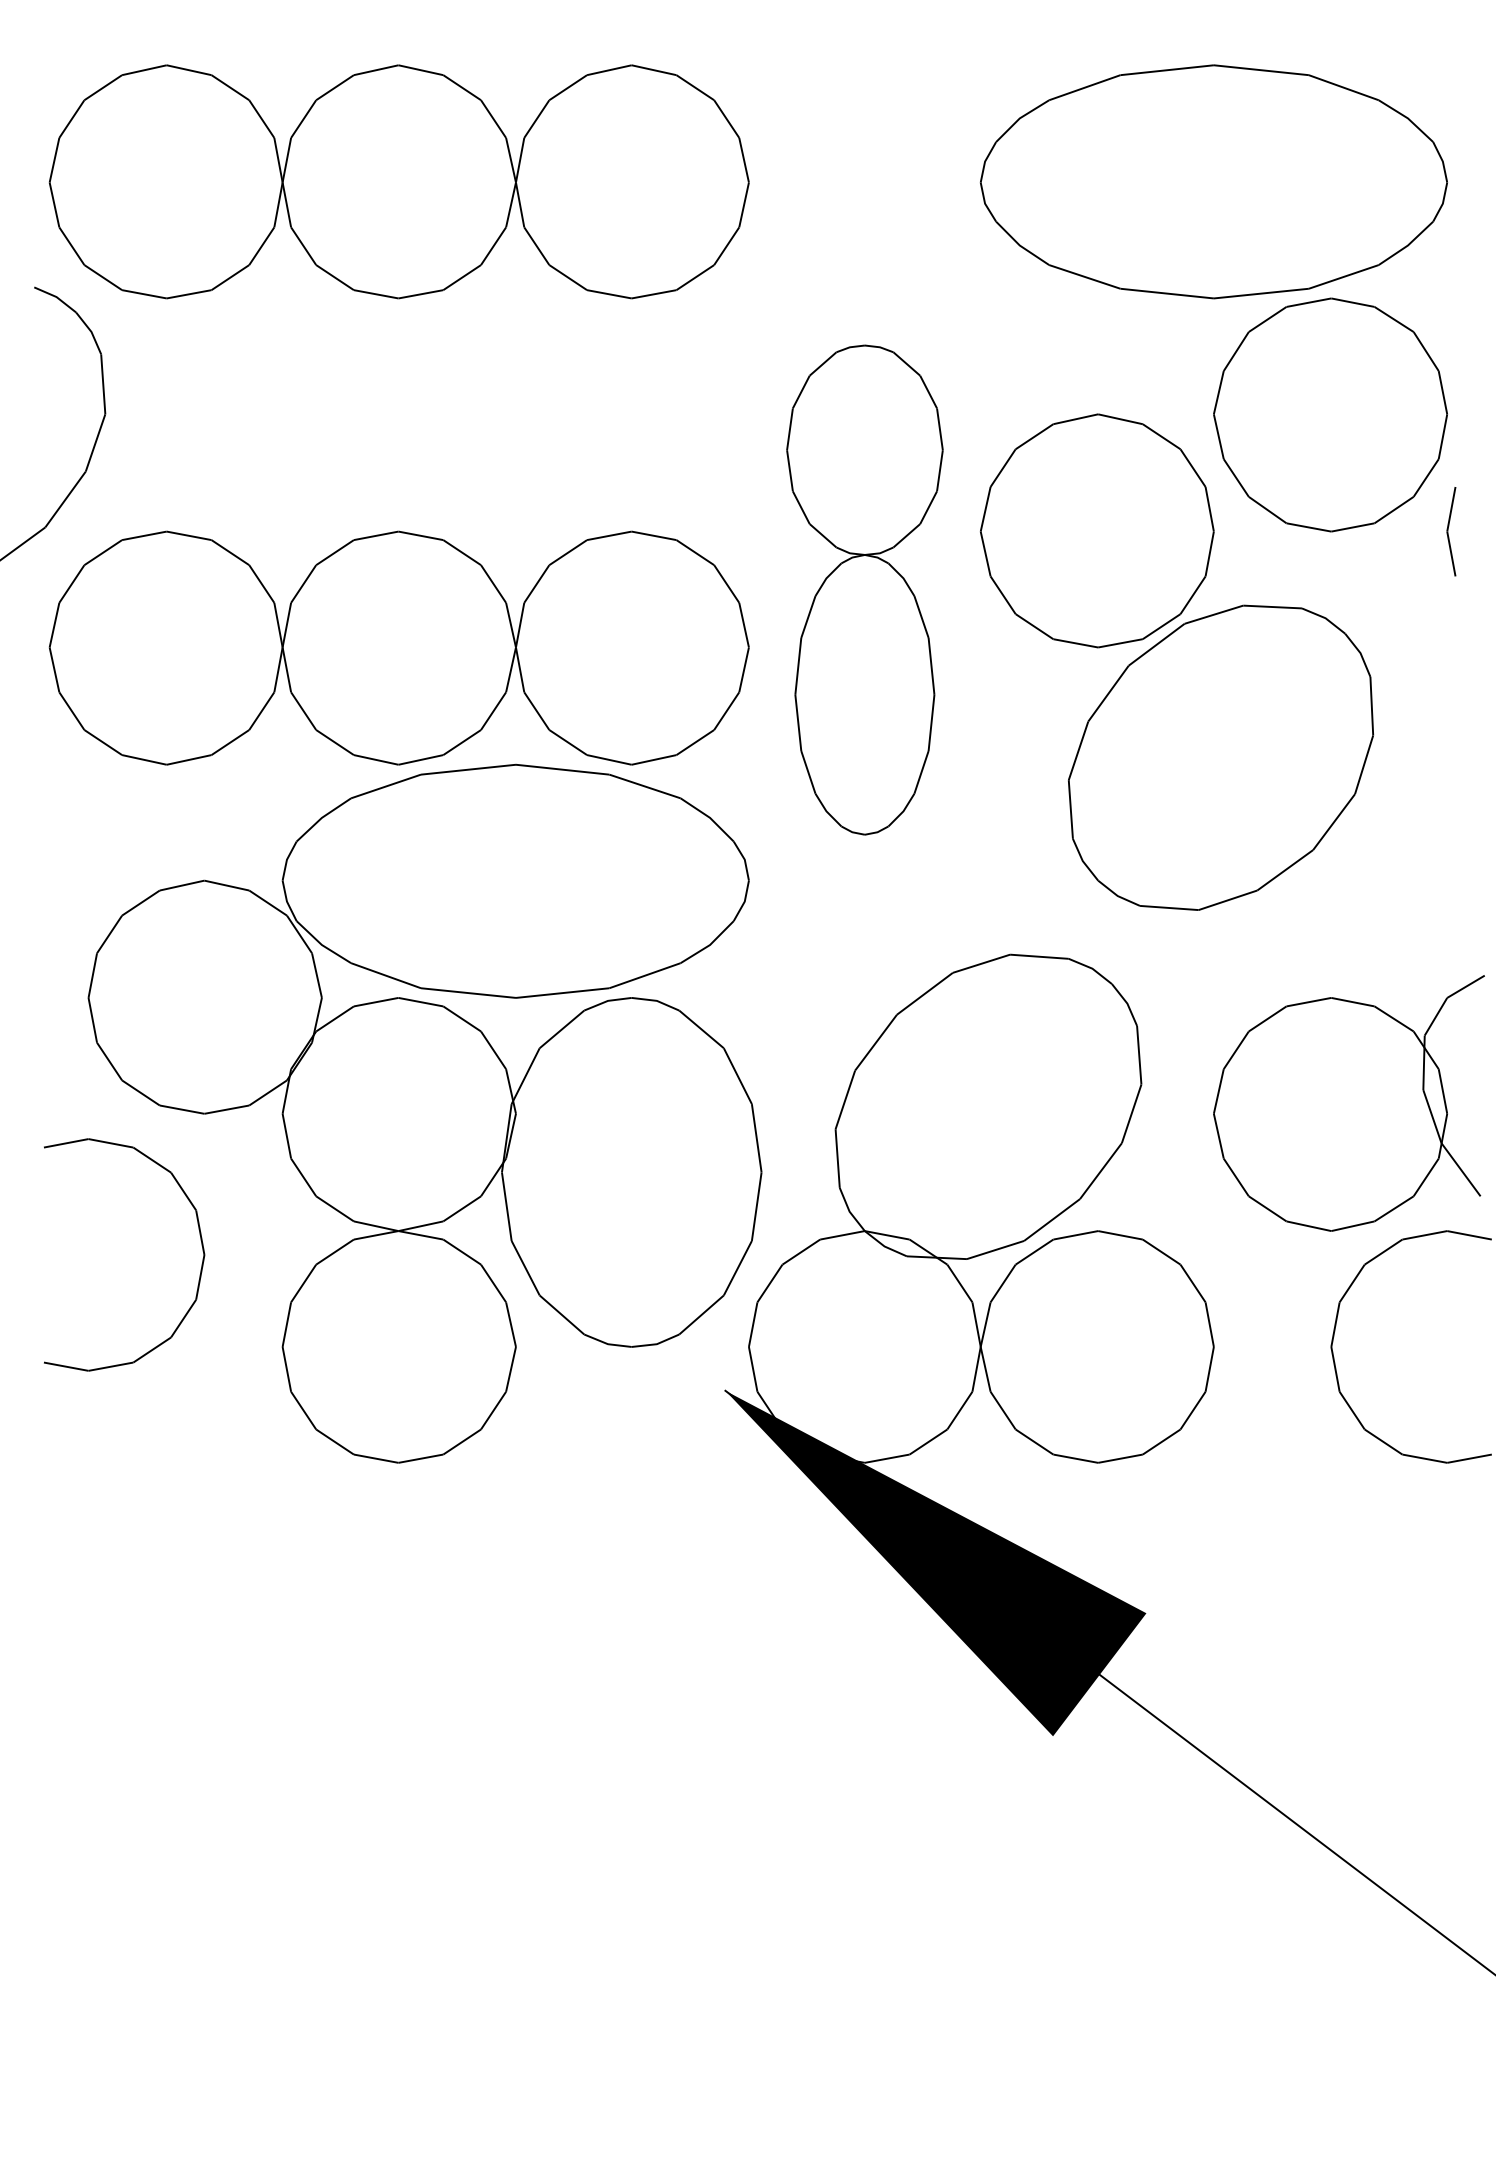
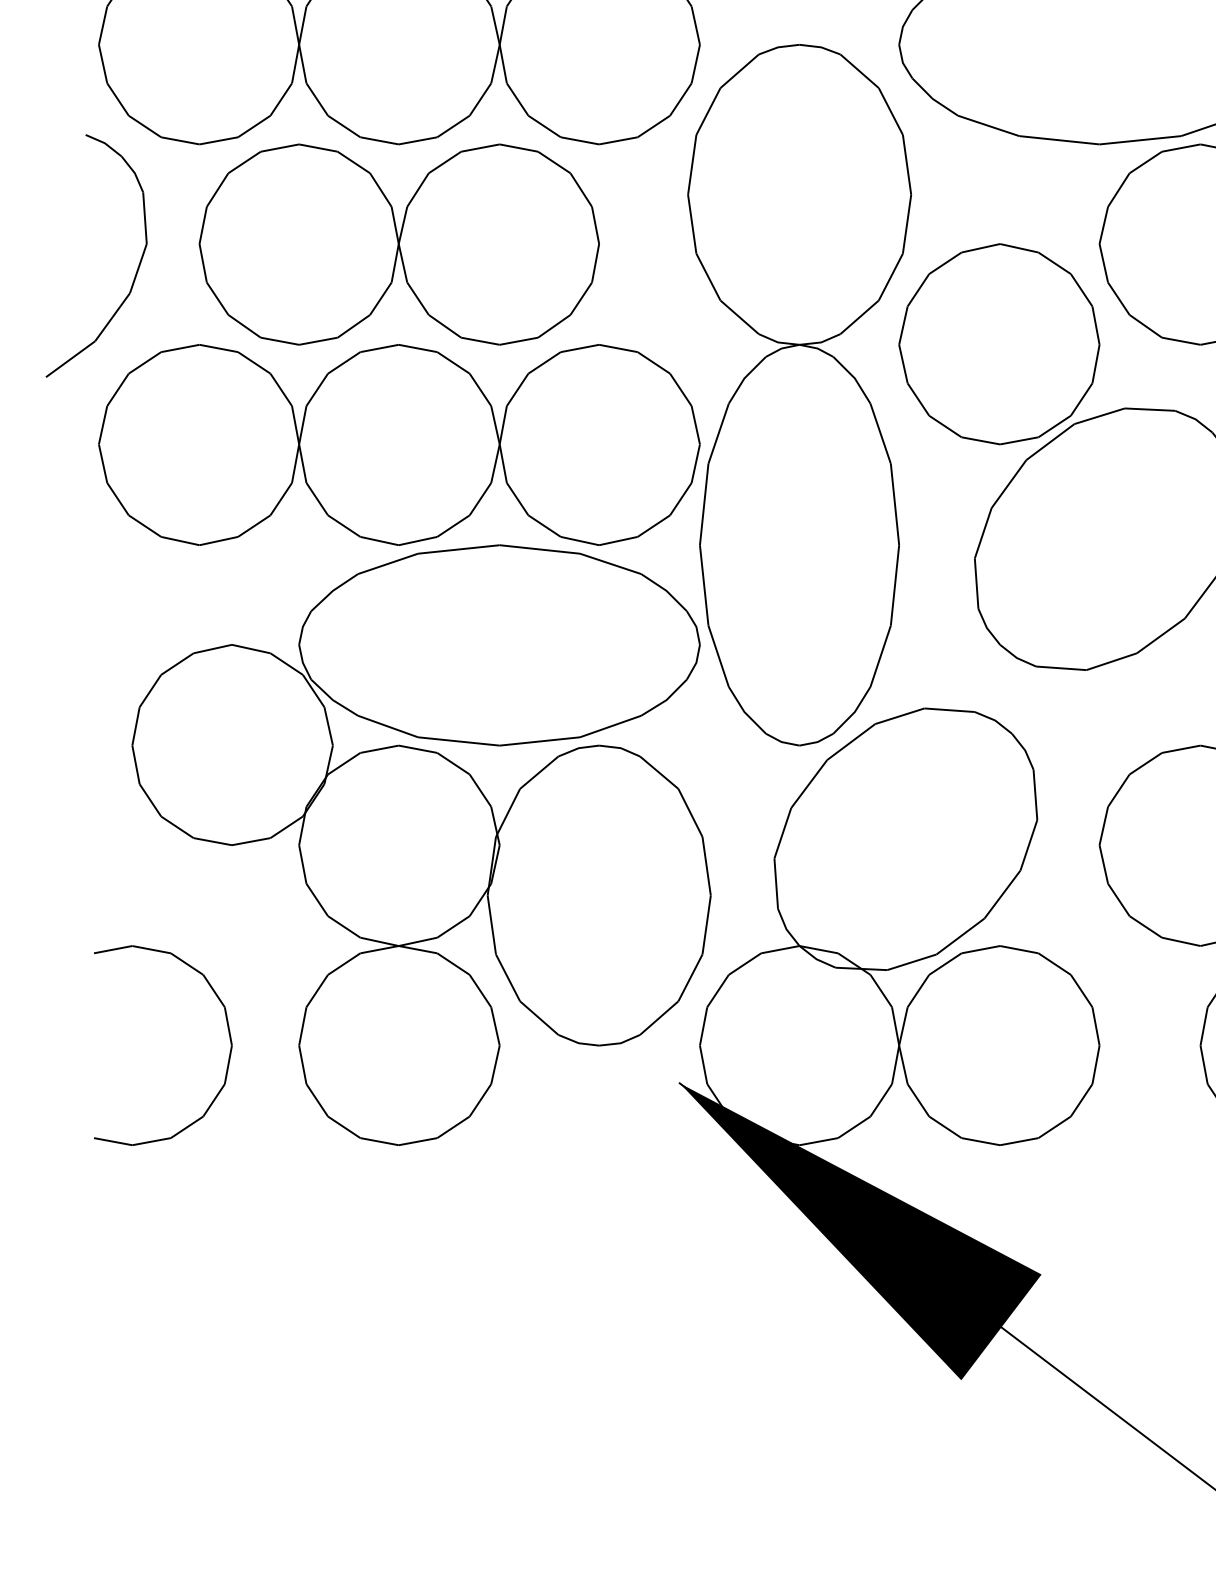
part: (399, 414) -> (399, 244), added
part: (864, 589) -> (799, 394), size x1.67
part: (200, 1240) -> (228, 1033), moved

